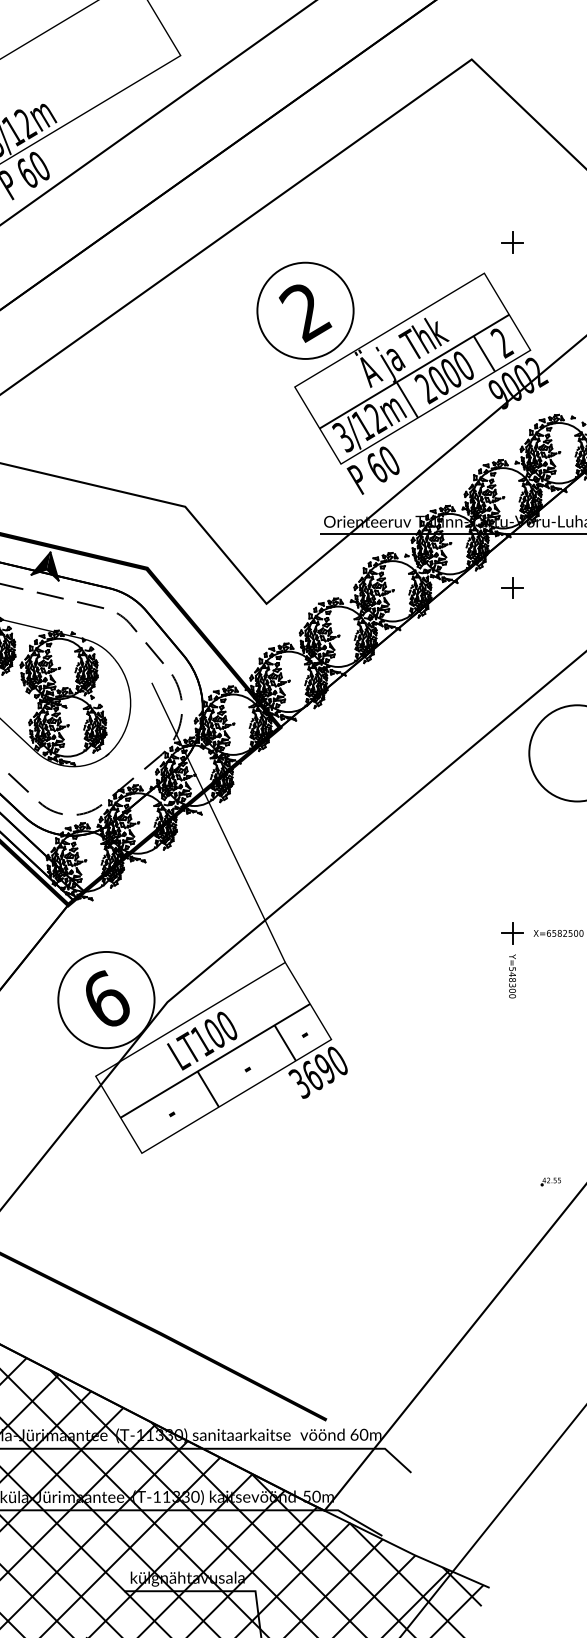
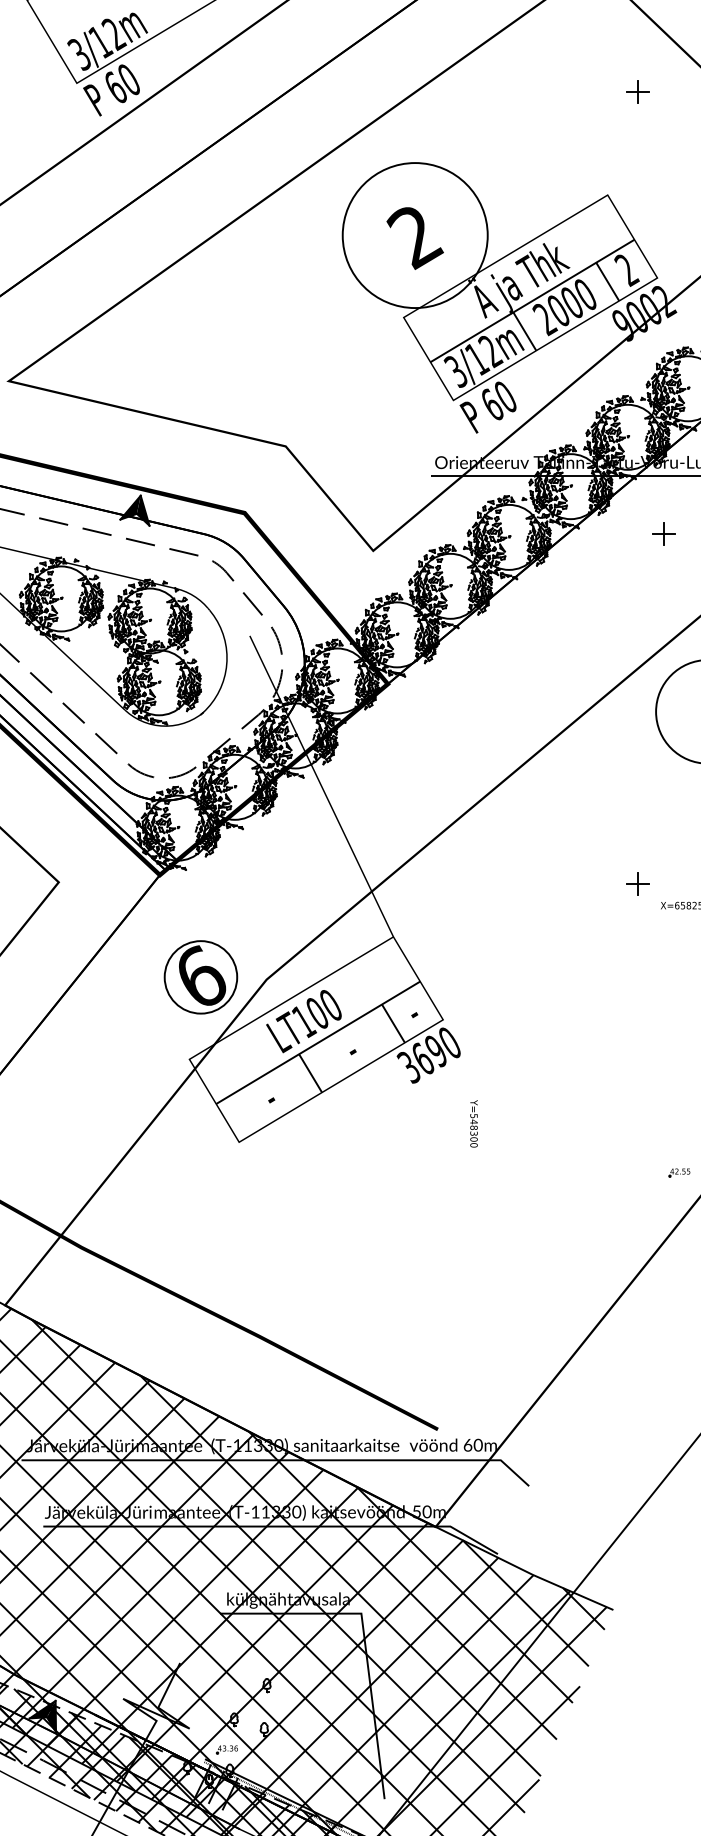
part: (512, 242) -> (637, 91), moved
circle: (305, 310) -> (415, 235), size x1.4
part: (512, 587) -> (663, 533), moved
part: (512, 933) -> (637, 883), moved
text: (512, 976) -> (473, 1123), moved
circle: (106, 1000) -> (200, 977), size x0.7

